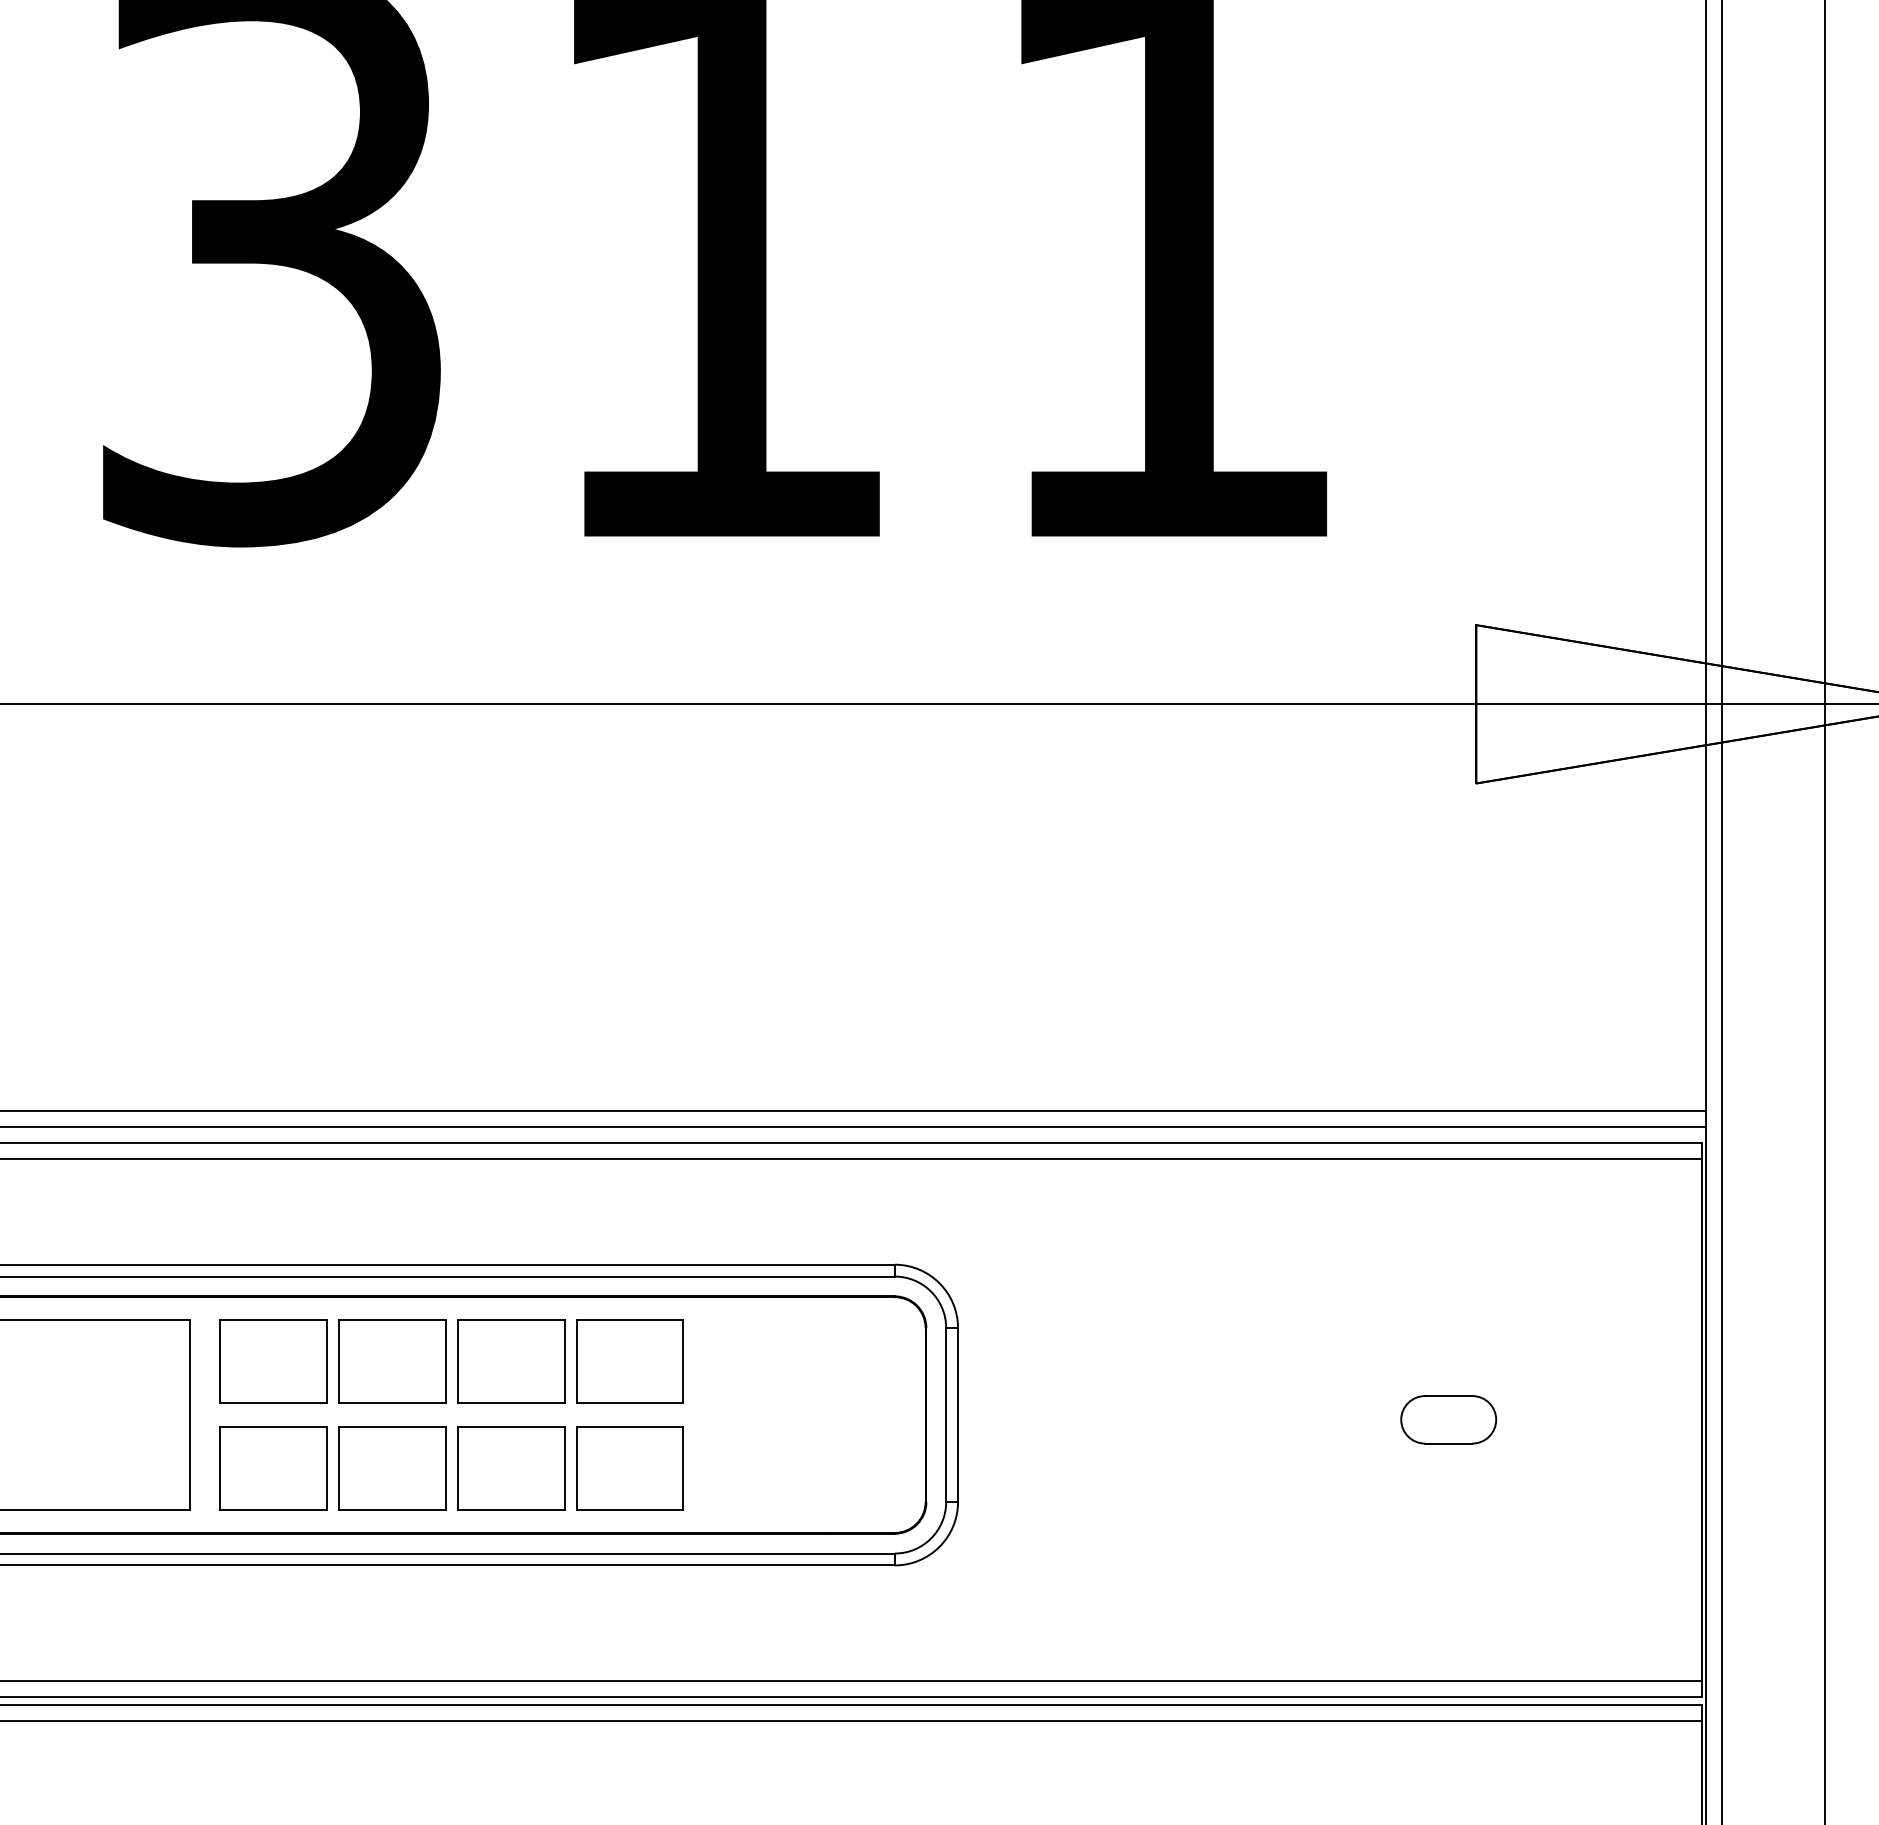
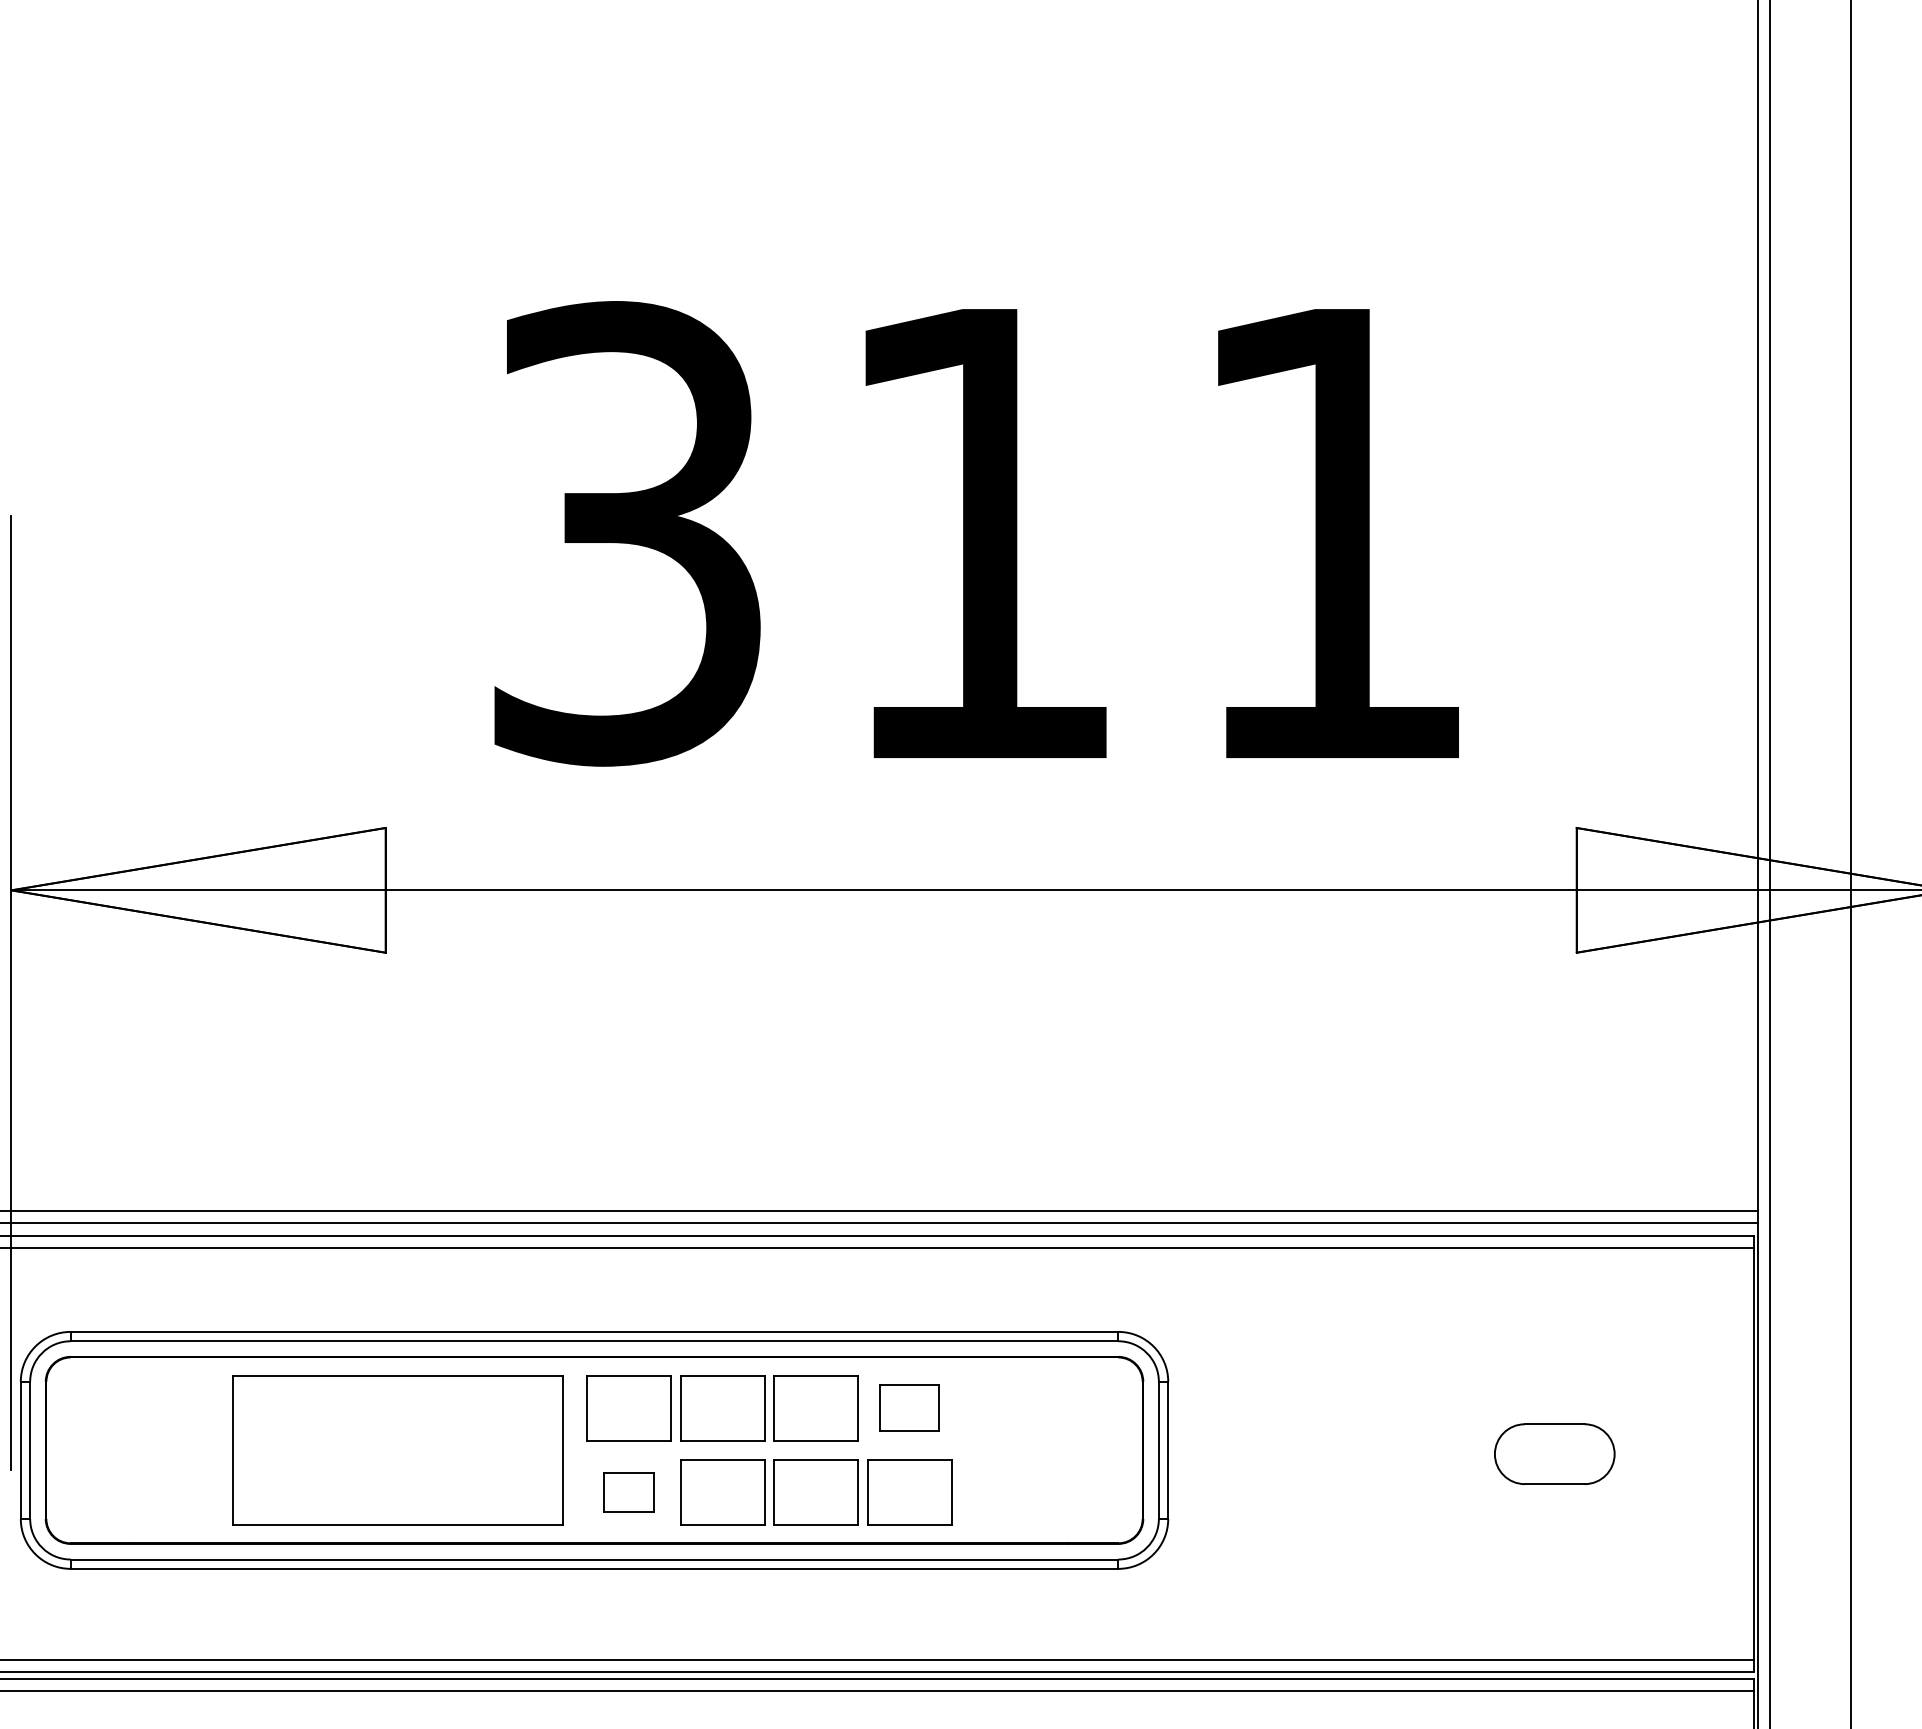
part: (629, 1361) -> (909, 1408), size x0.7
part: (1448, 1419) -> (1554, 1453), size x1.6
part: (273, 1468) -> (628, 1492), size x0.6

